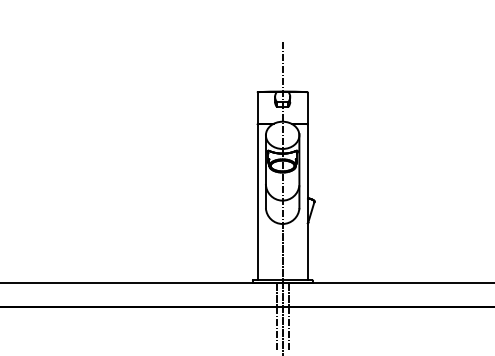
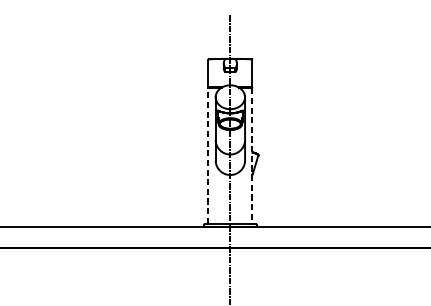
line: (257, 201) -> (208, 155), solid -> dashed
line: (307, 202) -> (252, 156), solid -> dashed
line: (276, 316) -> (224, 256), removed
line: (288, 316) -> (235, 256), removed

